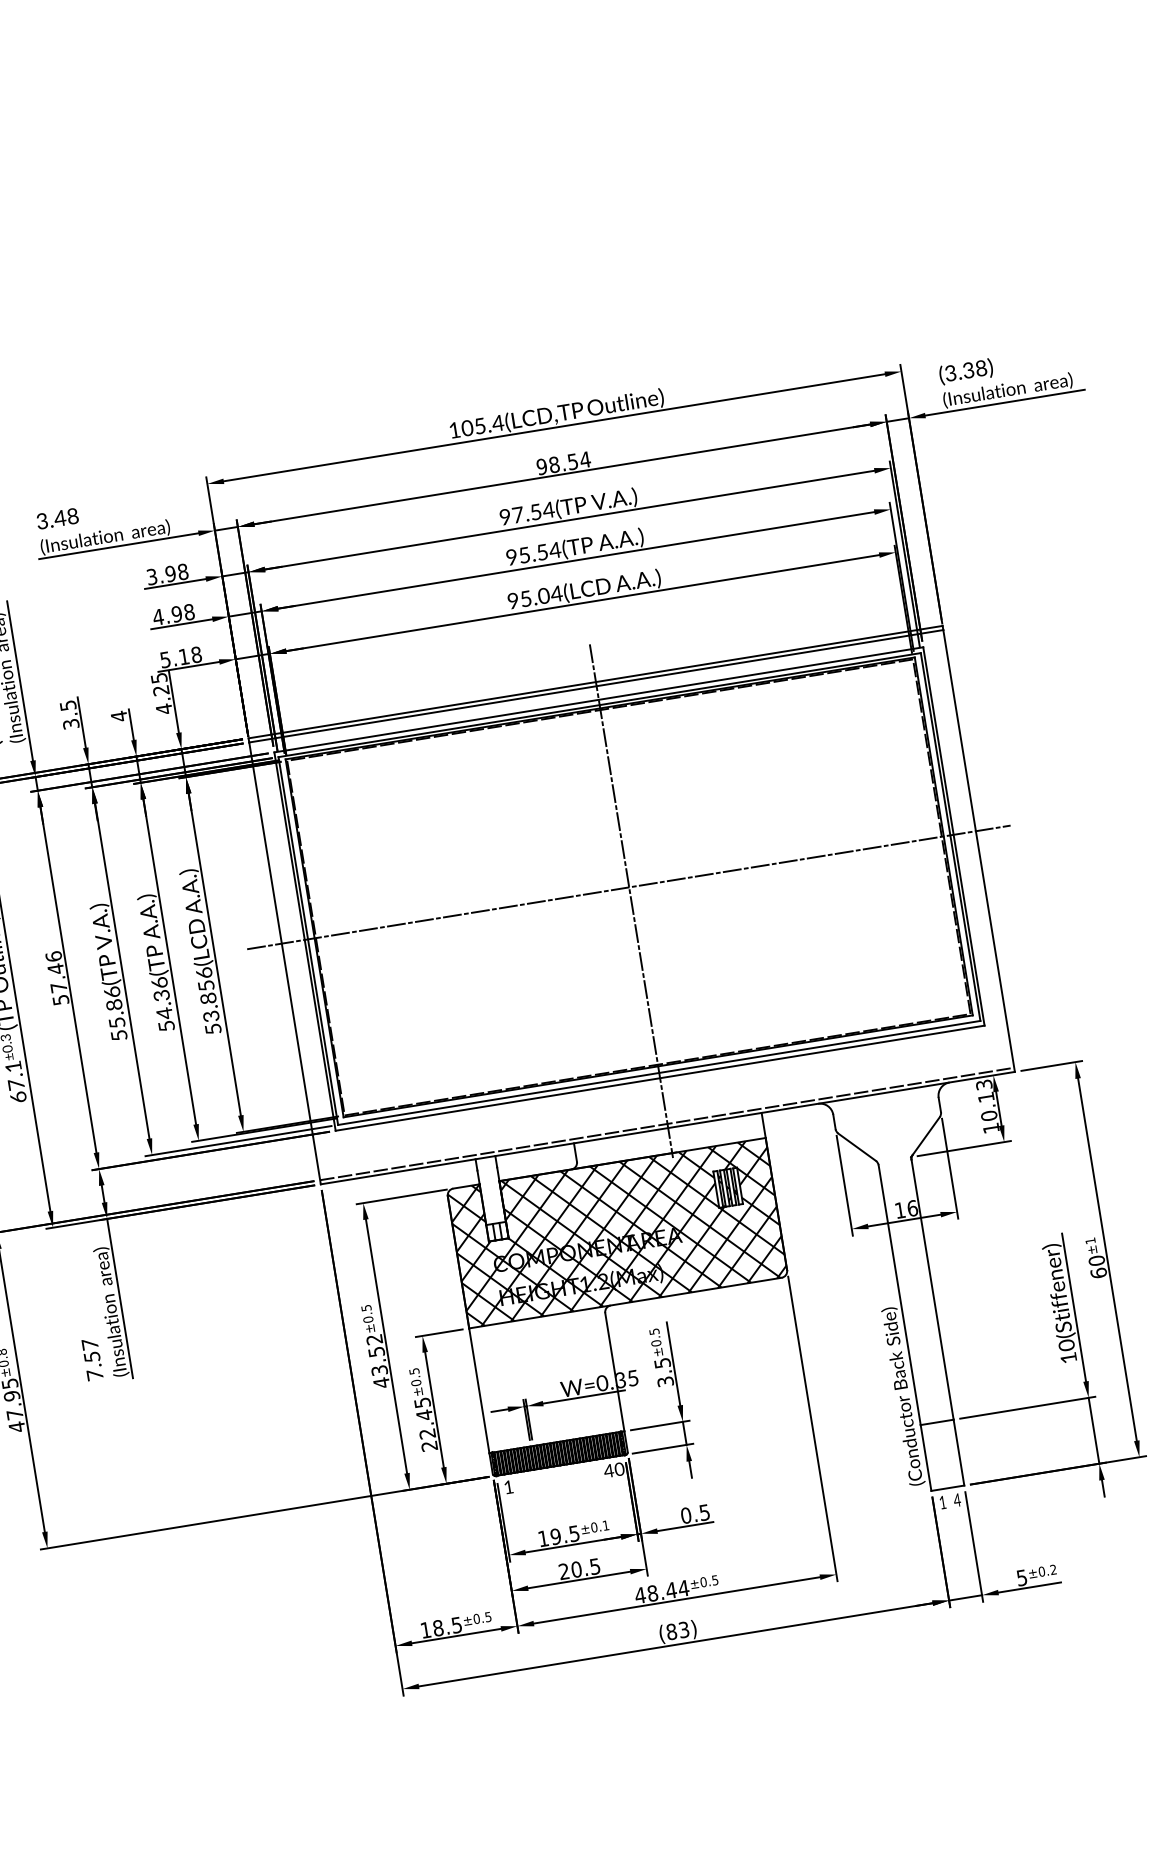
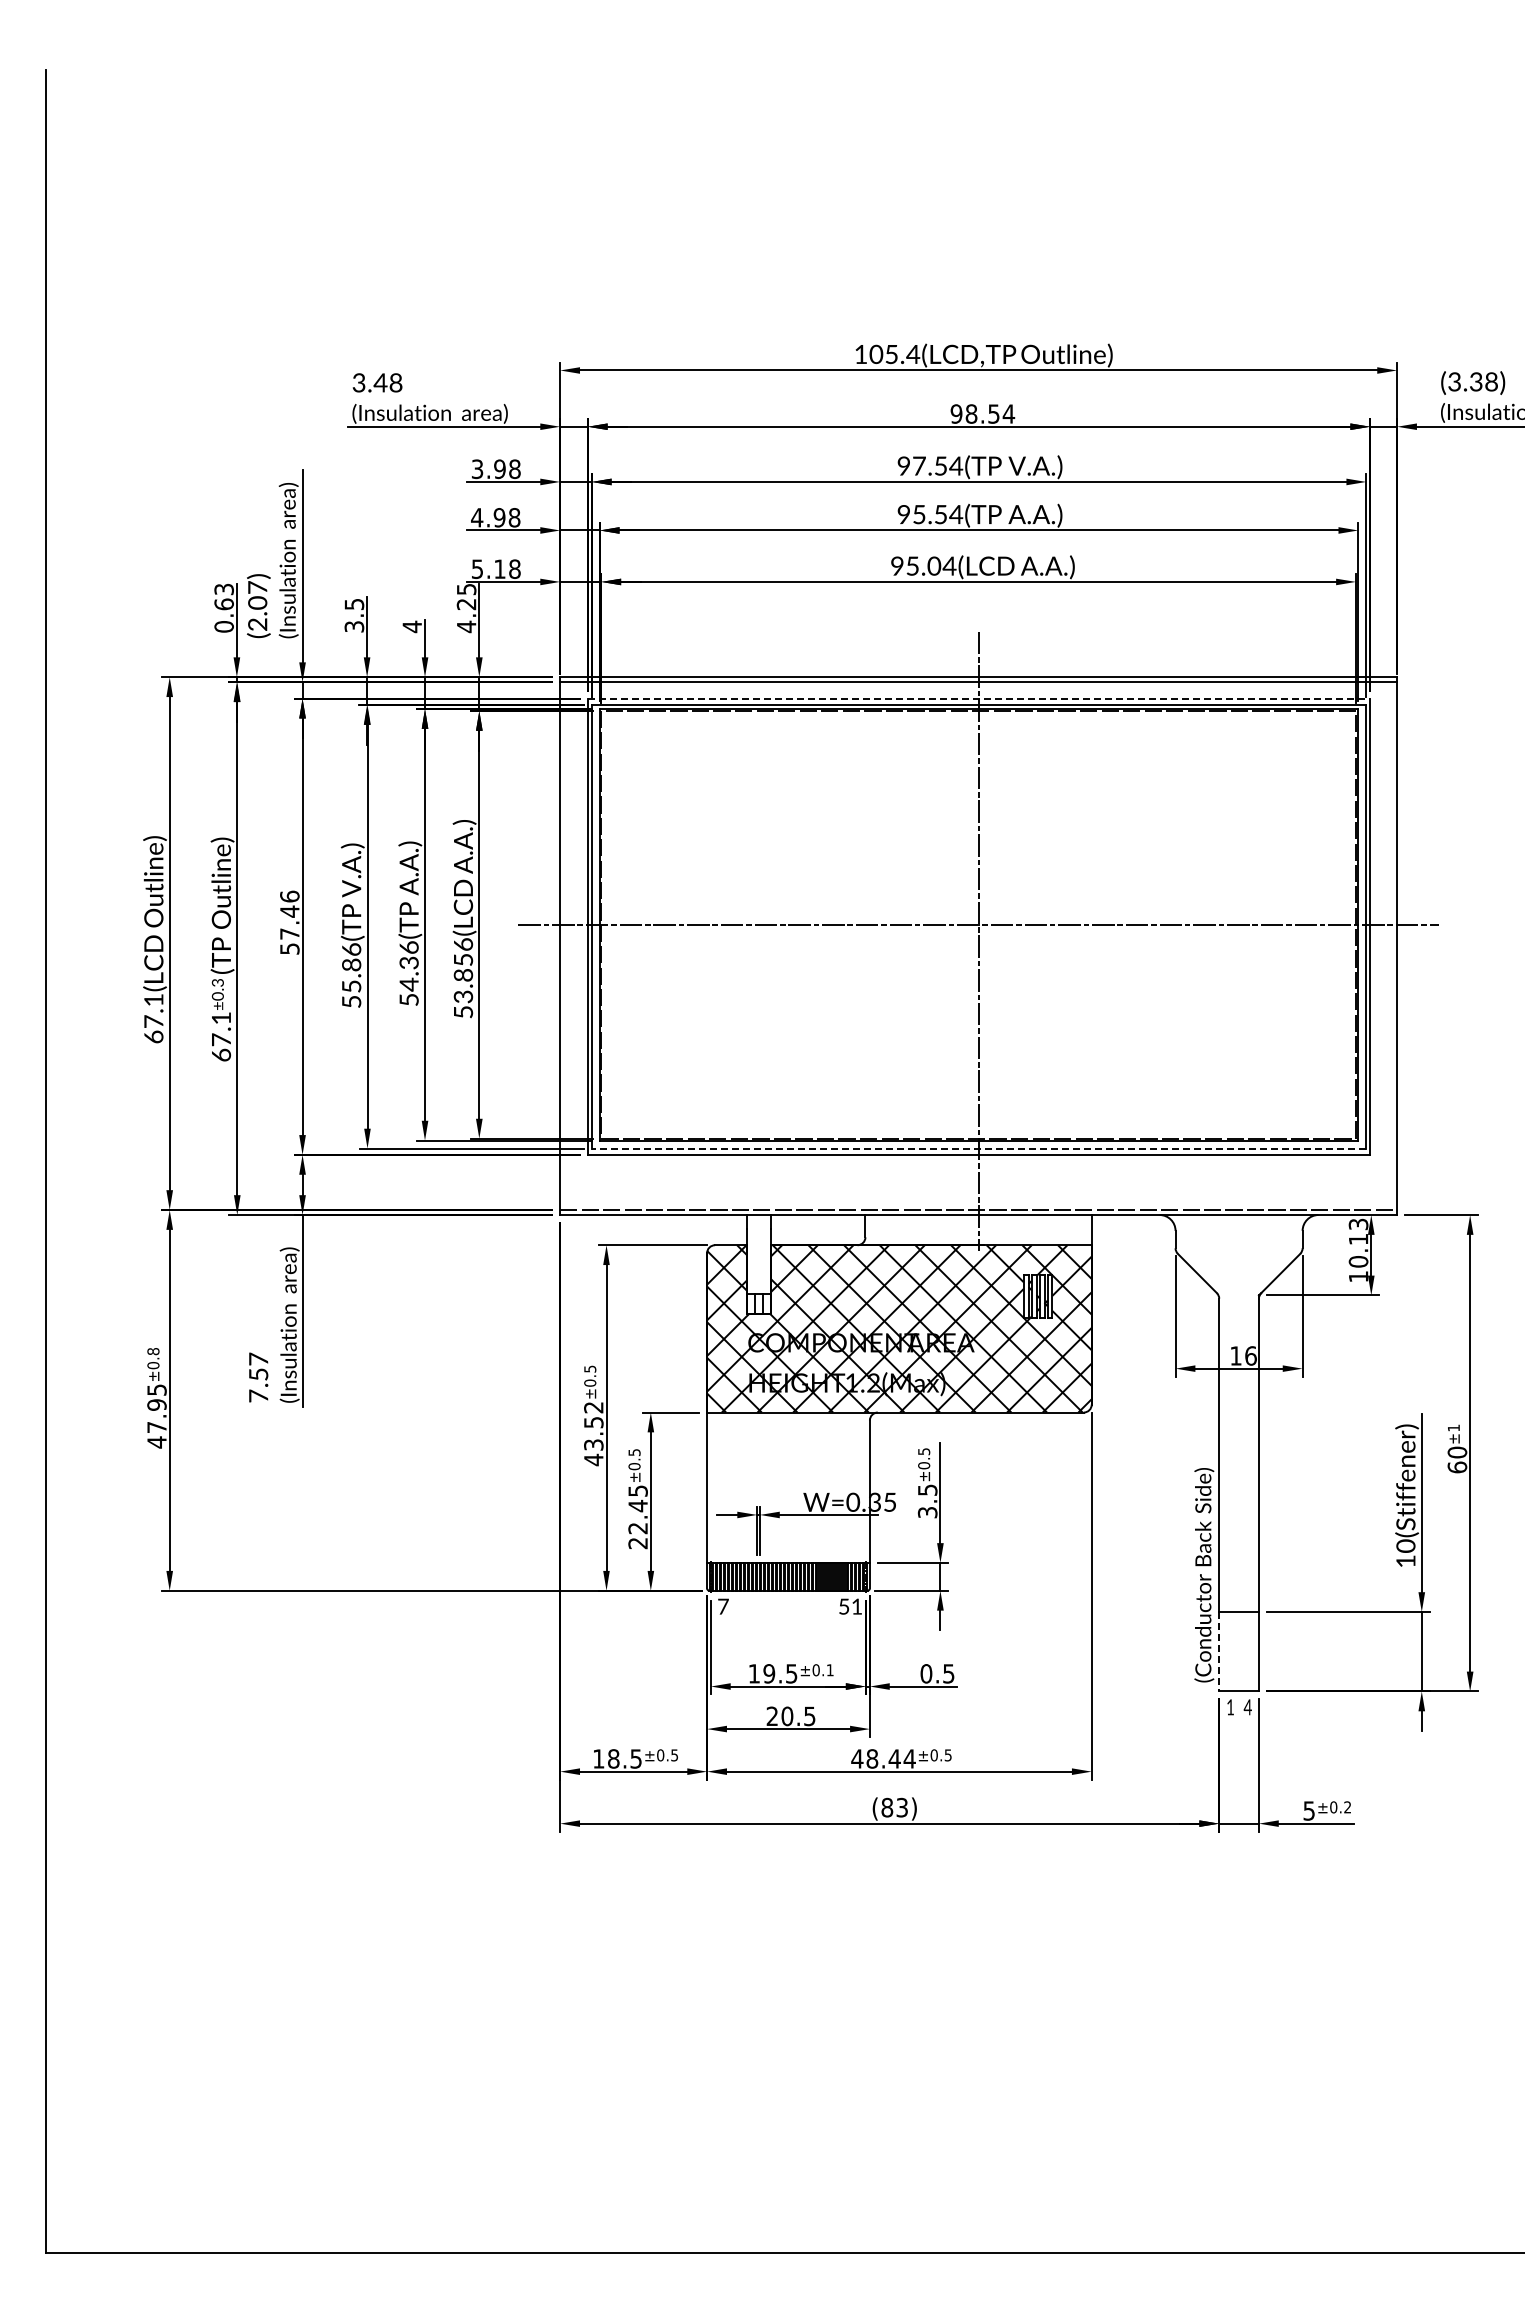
line: (599, 699) -> (979, 698), solid -> dashed
line: (658, 1072) -> (978, 1148), solid -> dashed
line: (926, 1457) -> (1219, 1651), solid -> dashed
text: (614, 1469) -> (850, 1606), 40 -> 51
text: (508, 1487) -> (723, 1606), 1 -> 7

